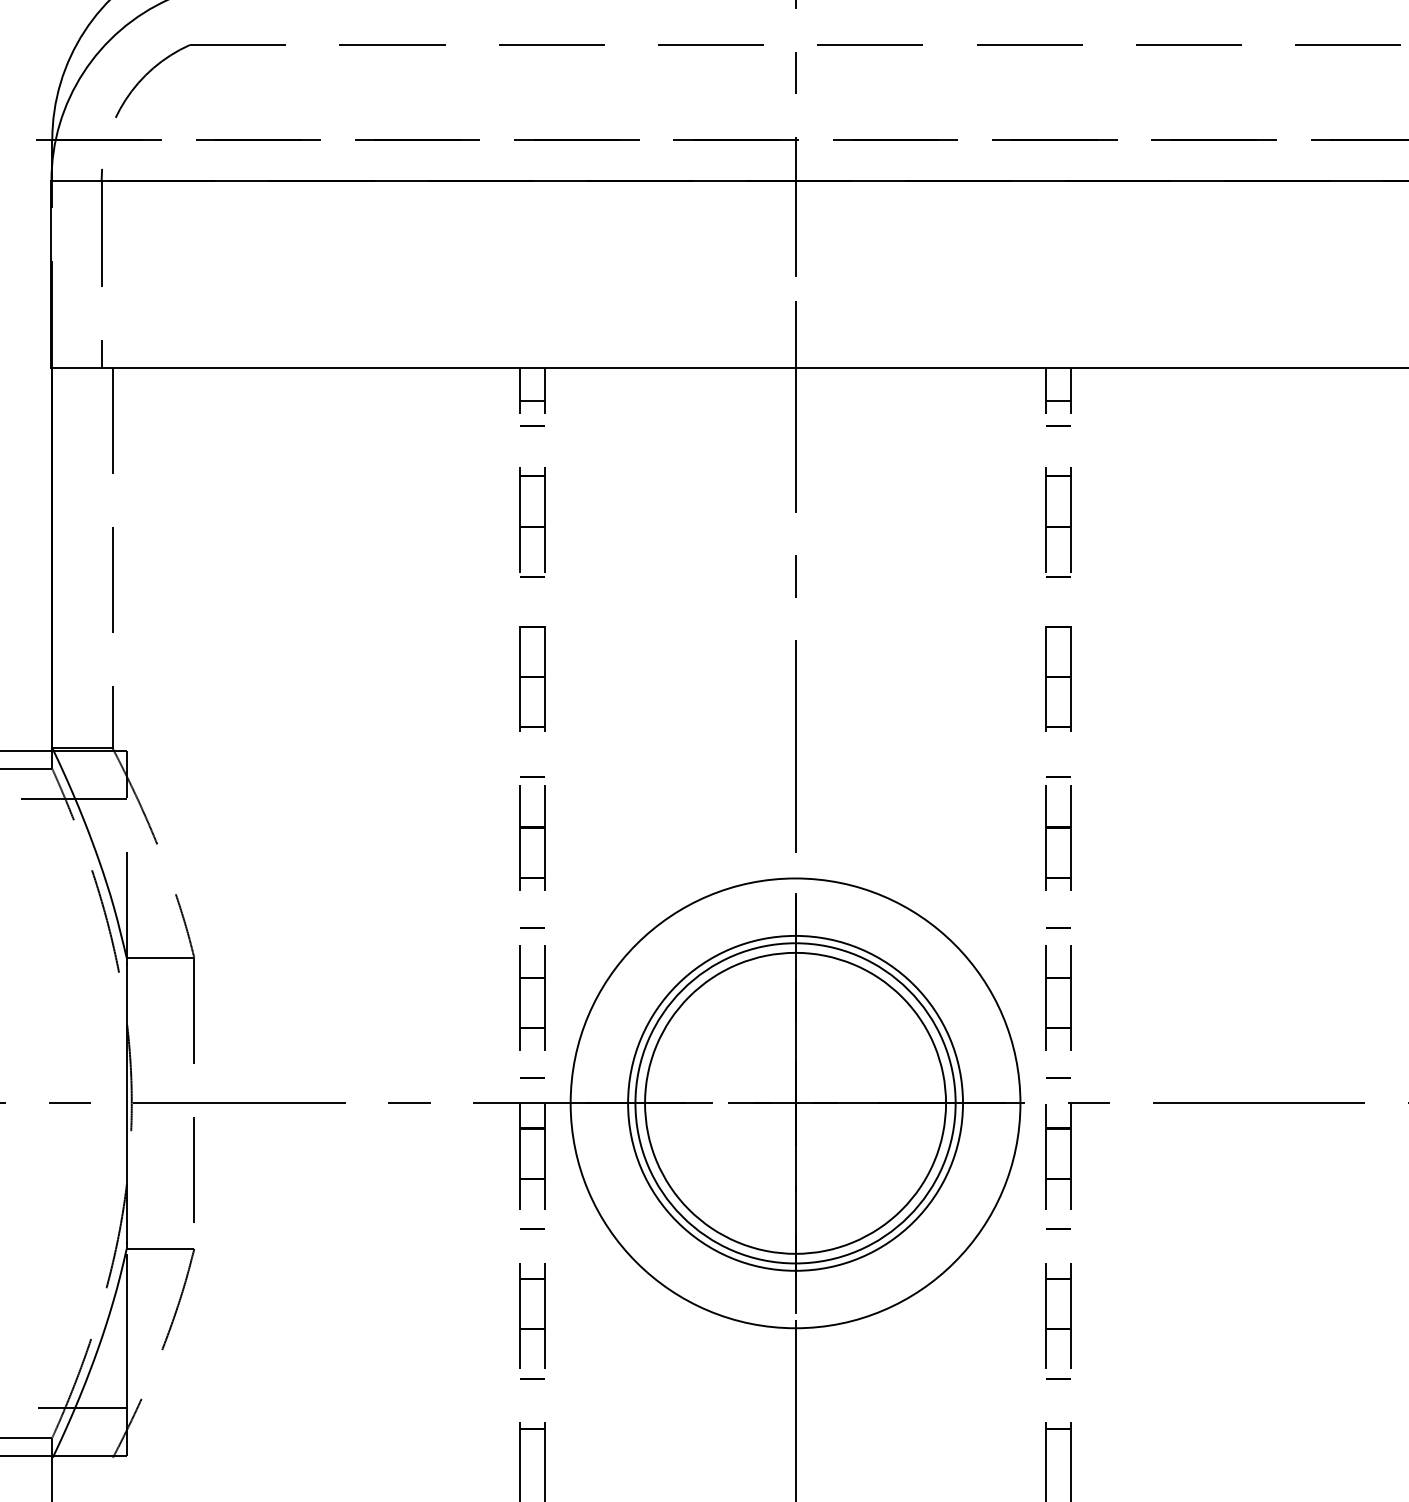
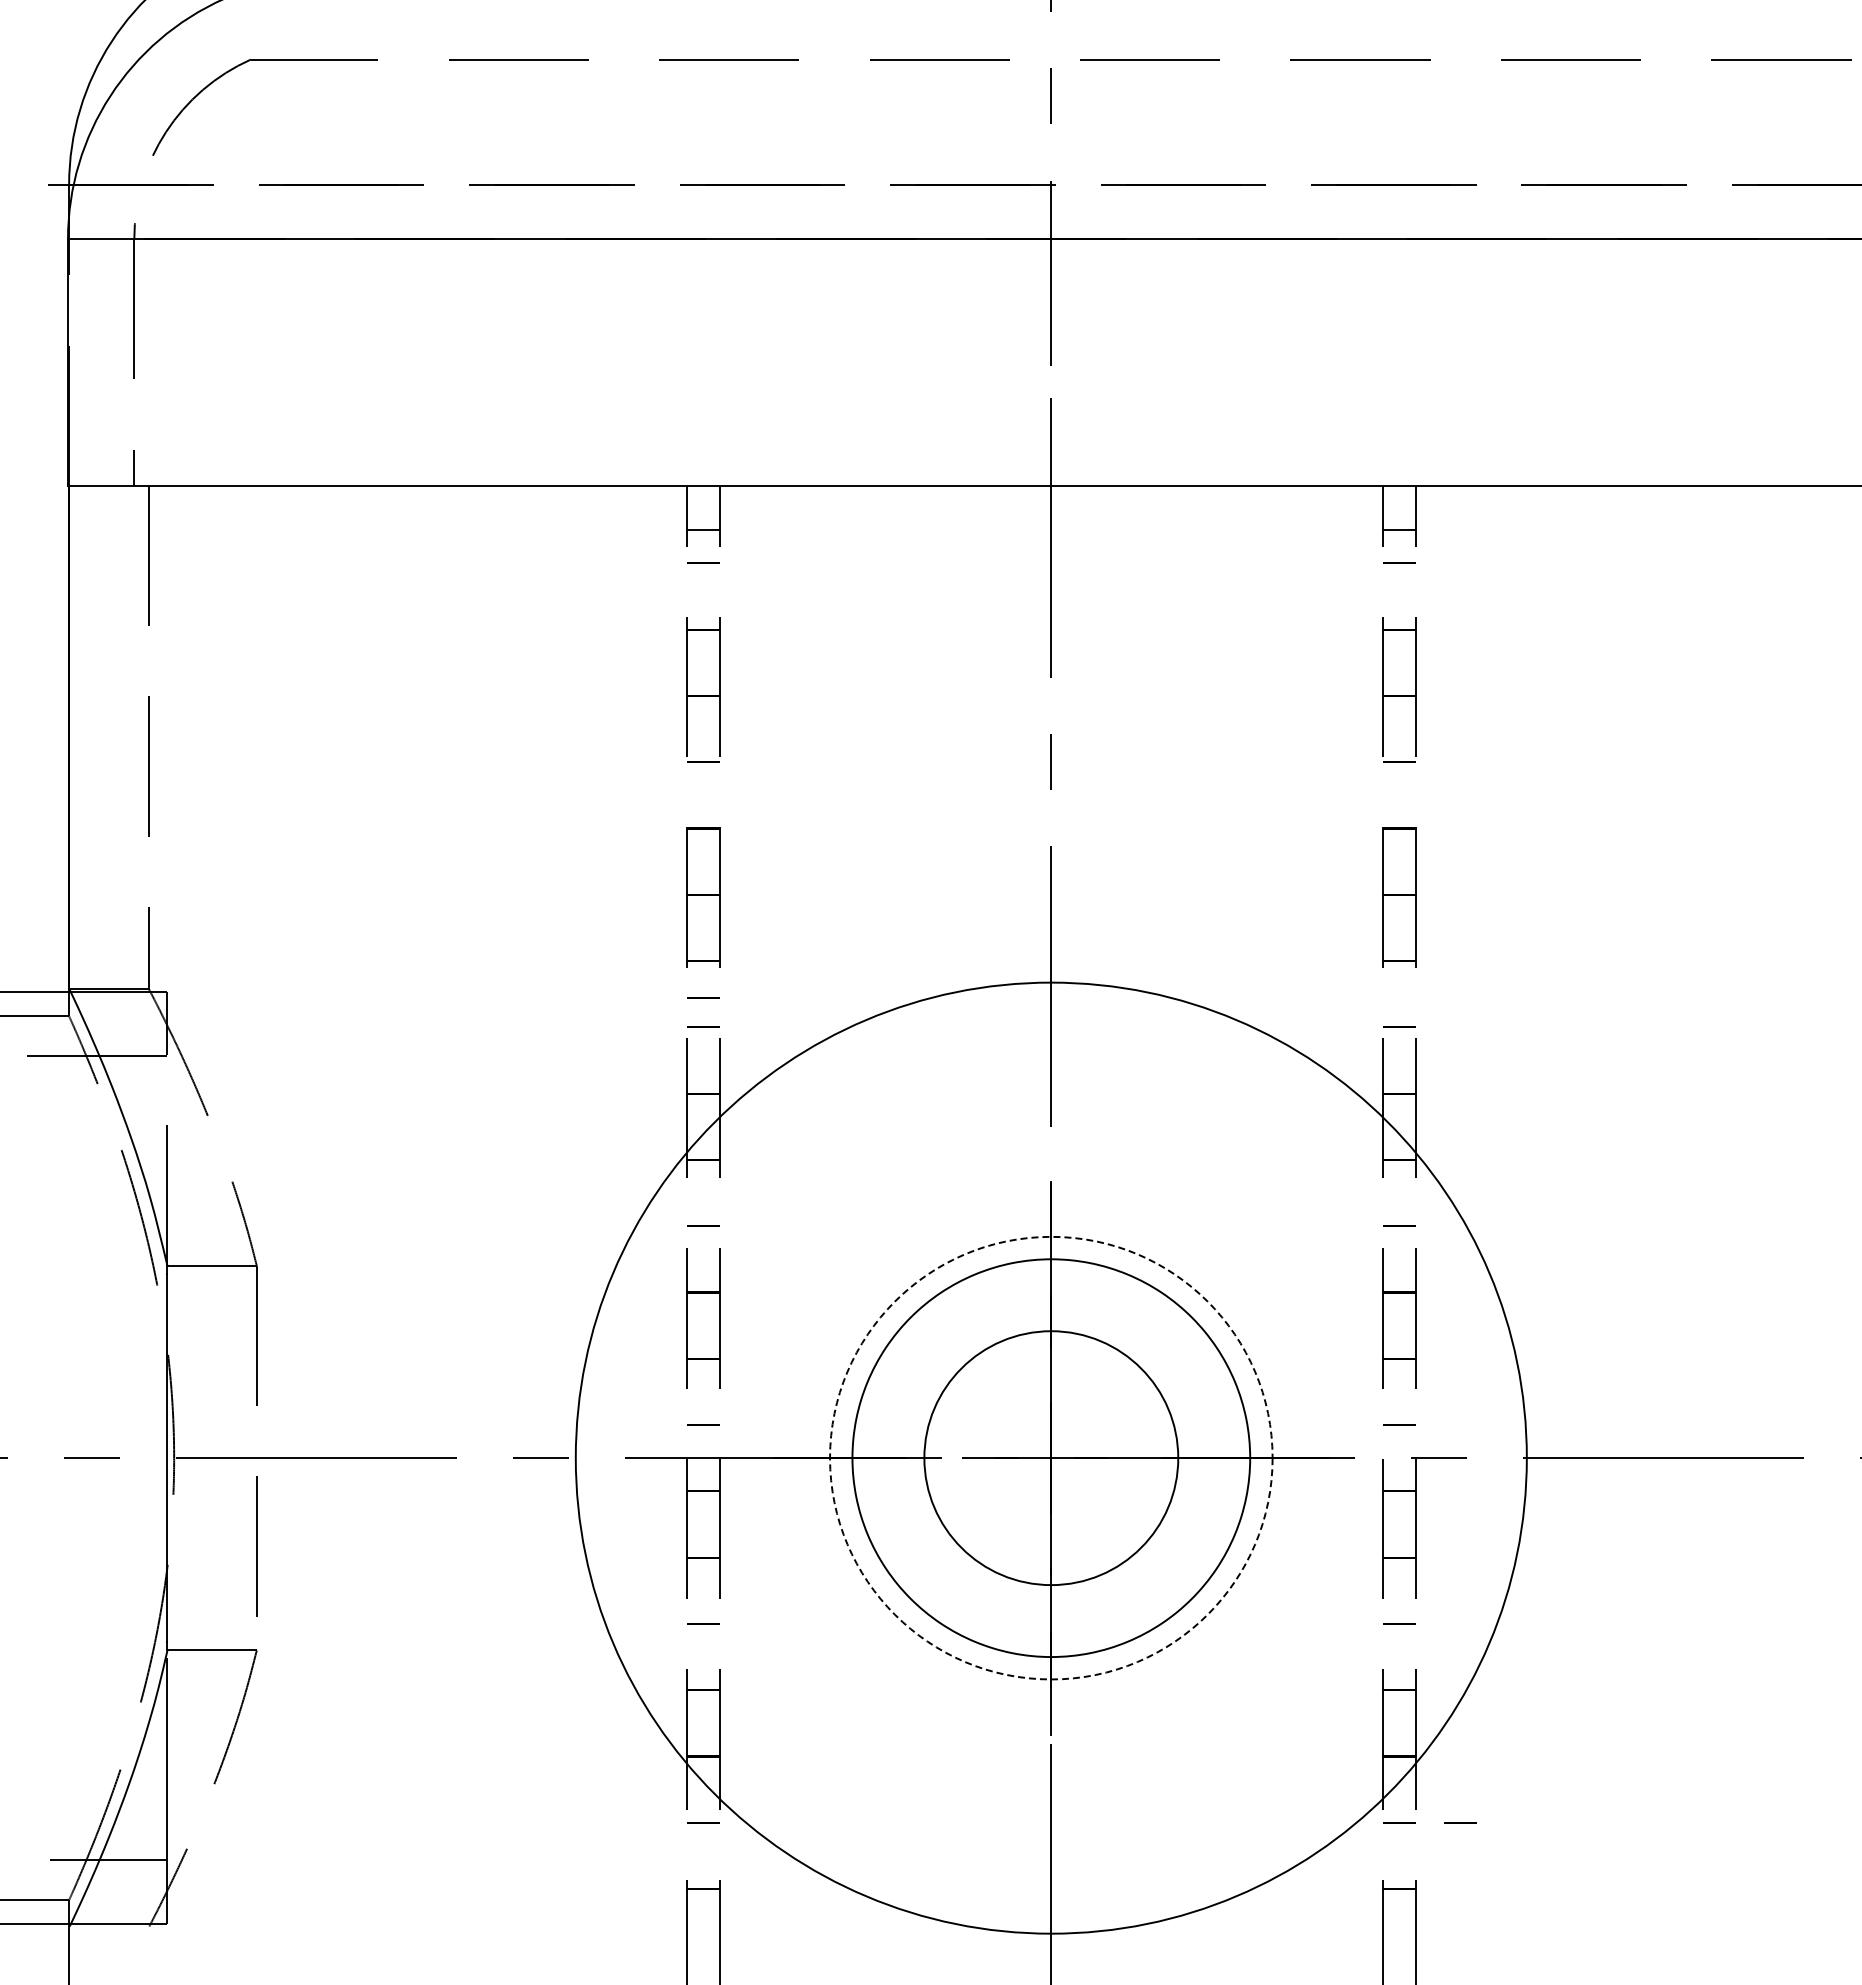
line: (532, 754) -> (703, 997), added
circle: (794, 1102) -> (1050, 1457), size x0.6
circle: (795, 1102) -> (1051, 1457), size x1.6
circle: (795, 1102) -> (1051, 1457), solid -> dashed
line: (1105, 1379) -> (1460, 1822), added

